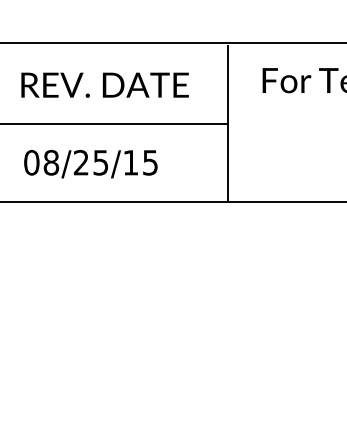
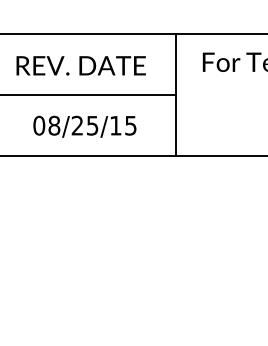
text: (90, 164) -> (84, 127), moved

